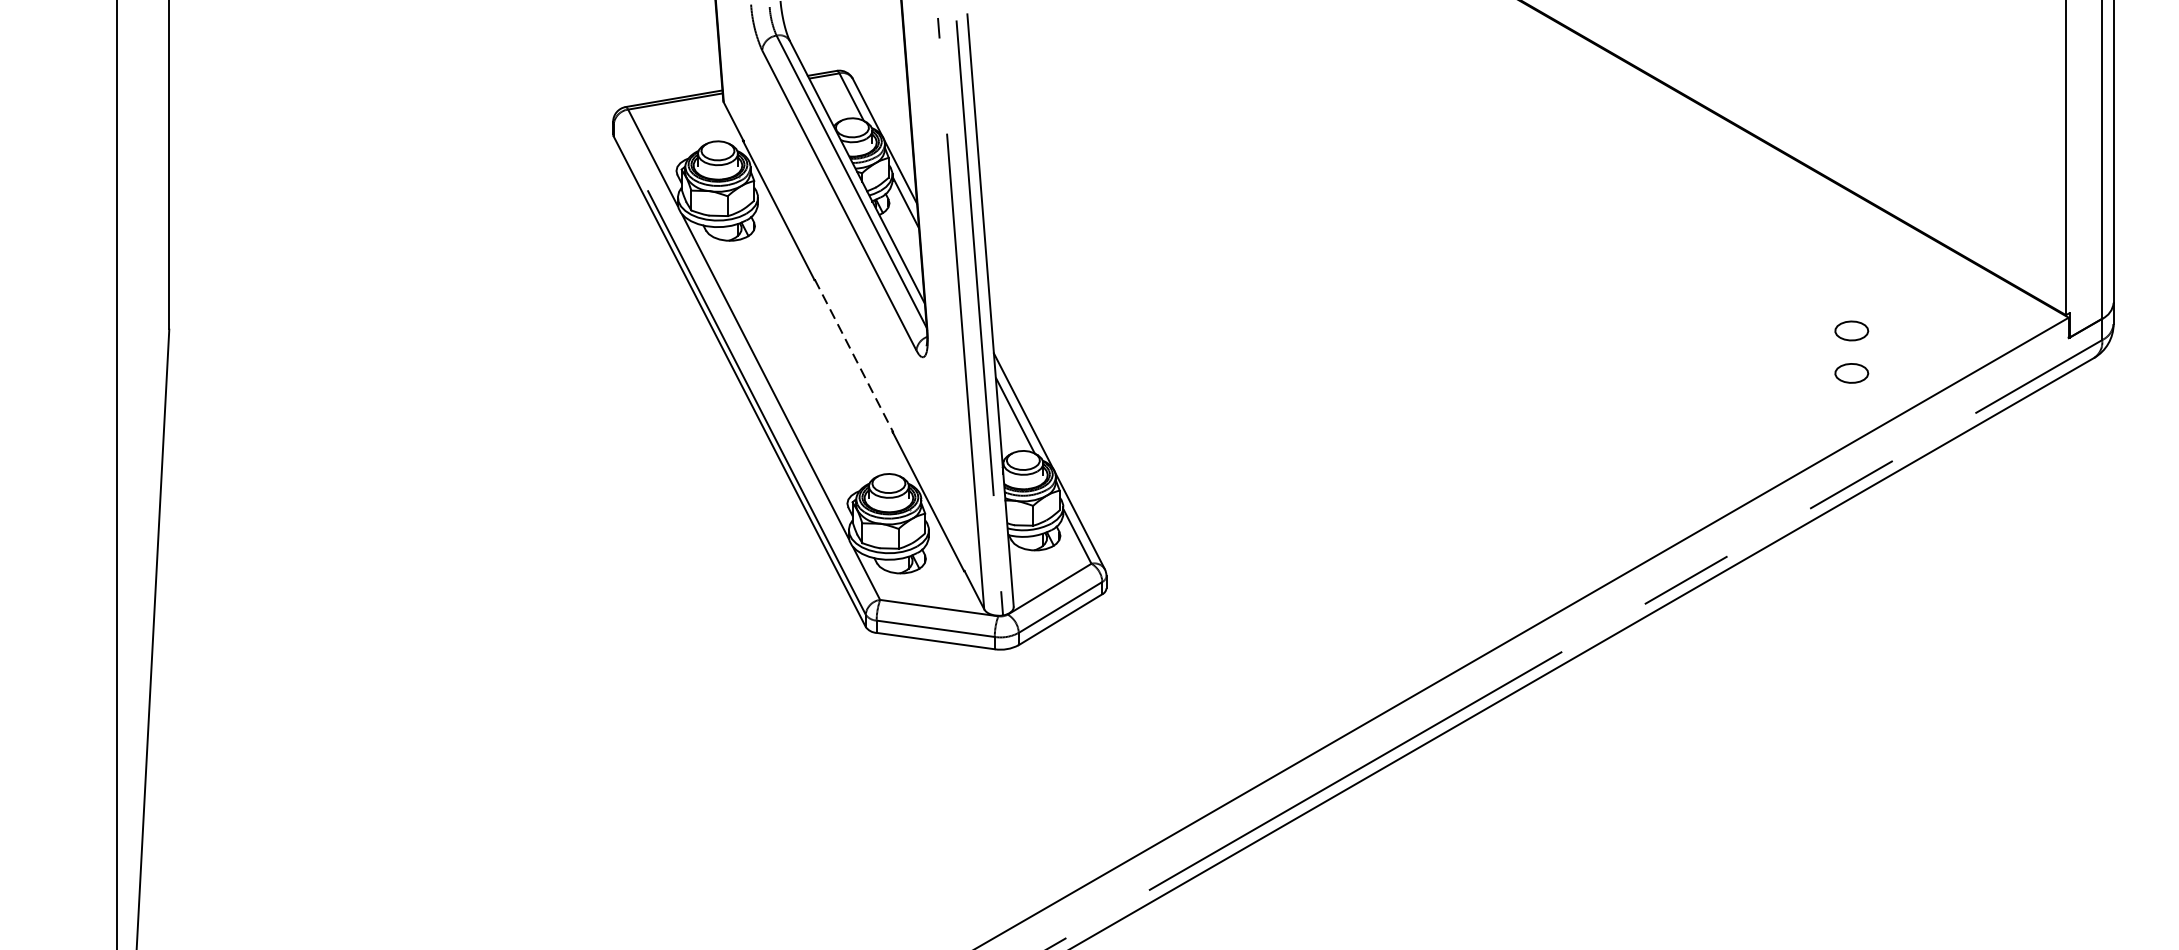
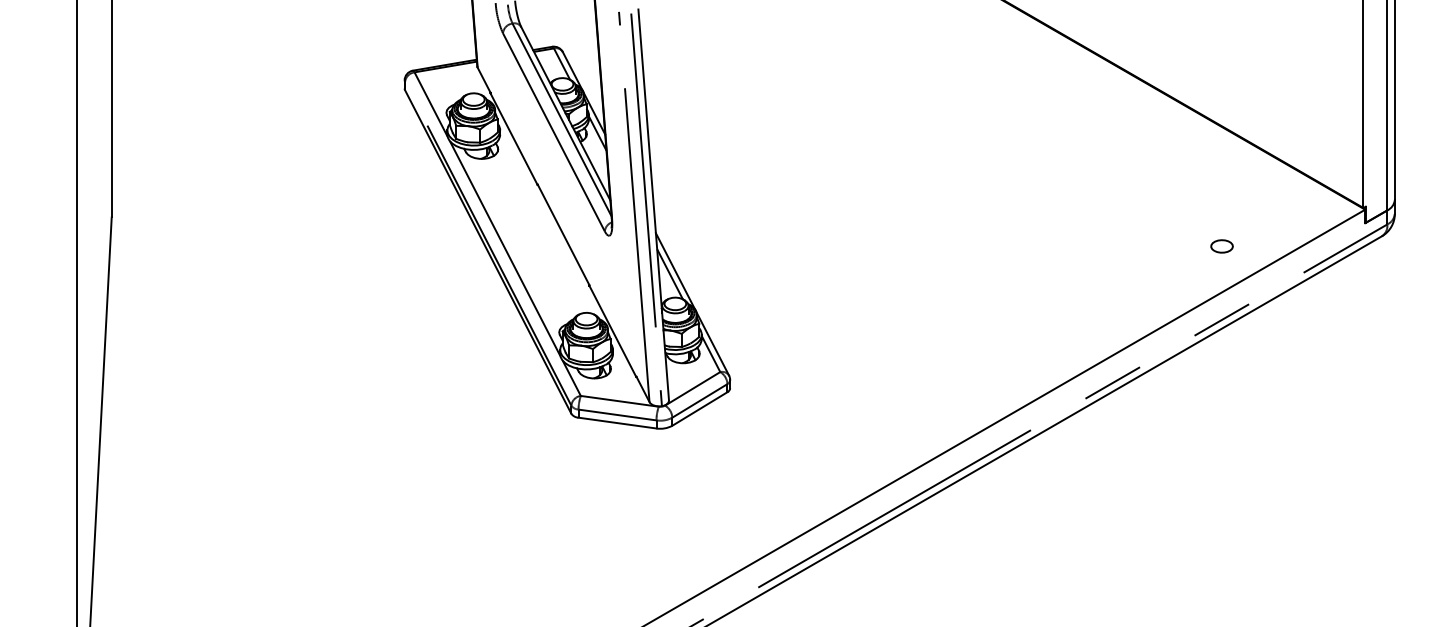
part: (1850, 331) -> (1221, 218), removed
line: (853, 355) -> (563, 234), dashed -> solid

